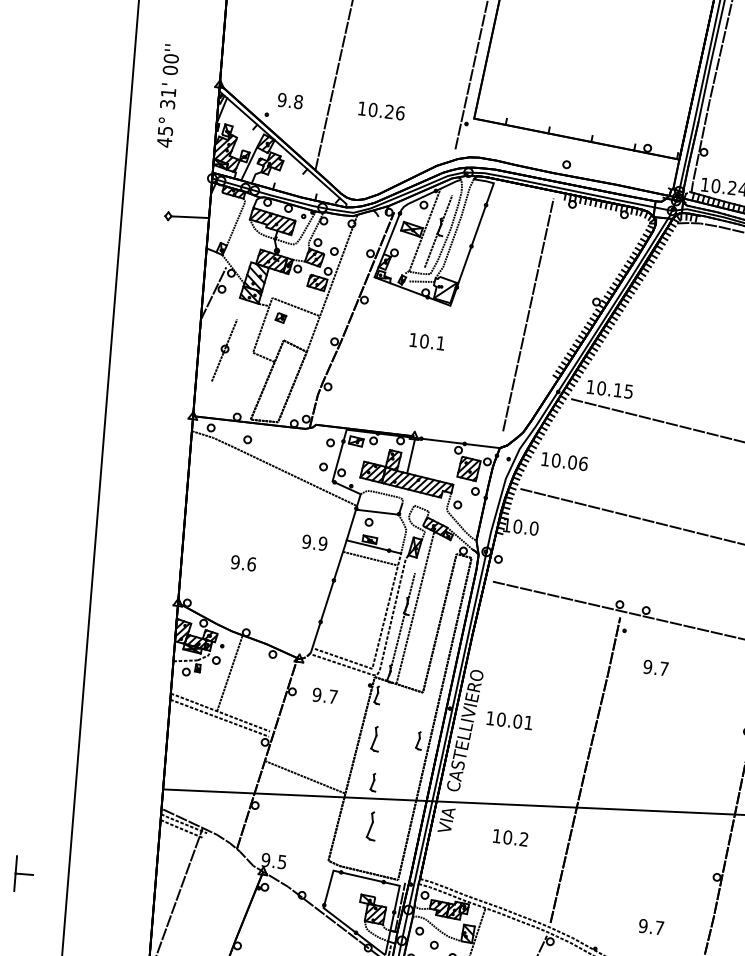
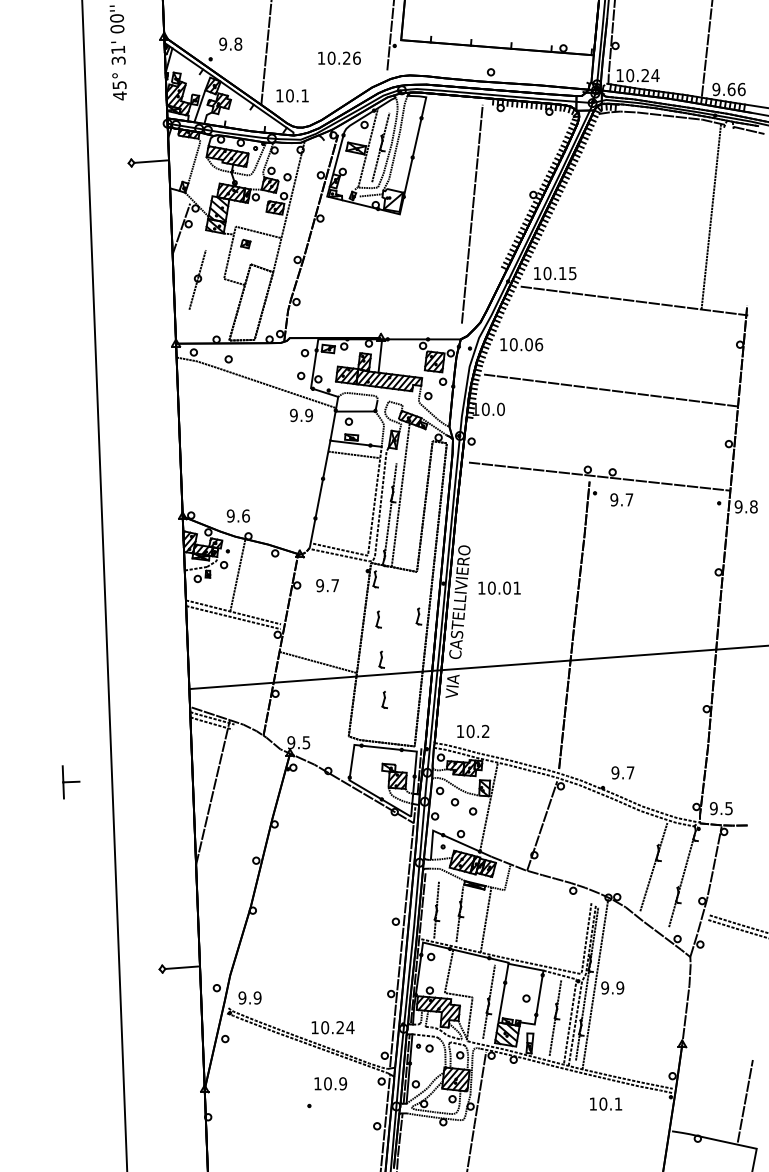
text: (381, 110) -> (339, 57), moved
text: (427, 341) -> (292, 95), moved
text: (314, 542) -> (301, 415), moved
text: (242, 562) -> (237, 515), moved
text: (655, 667) -> (621, 499), moved
part: (375, 738) -> (378, 619), size x0.71
part: (371, 825) -> (384, 699), size x0.62
text: (510, 837) -> (473, 731), moved
text: (650, 926) -> (622, 772), moved

